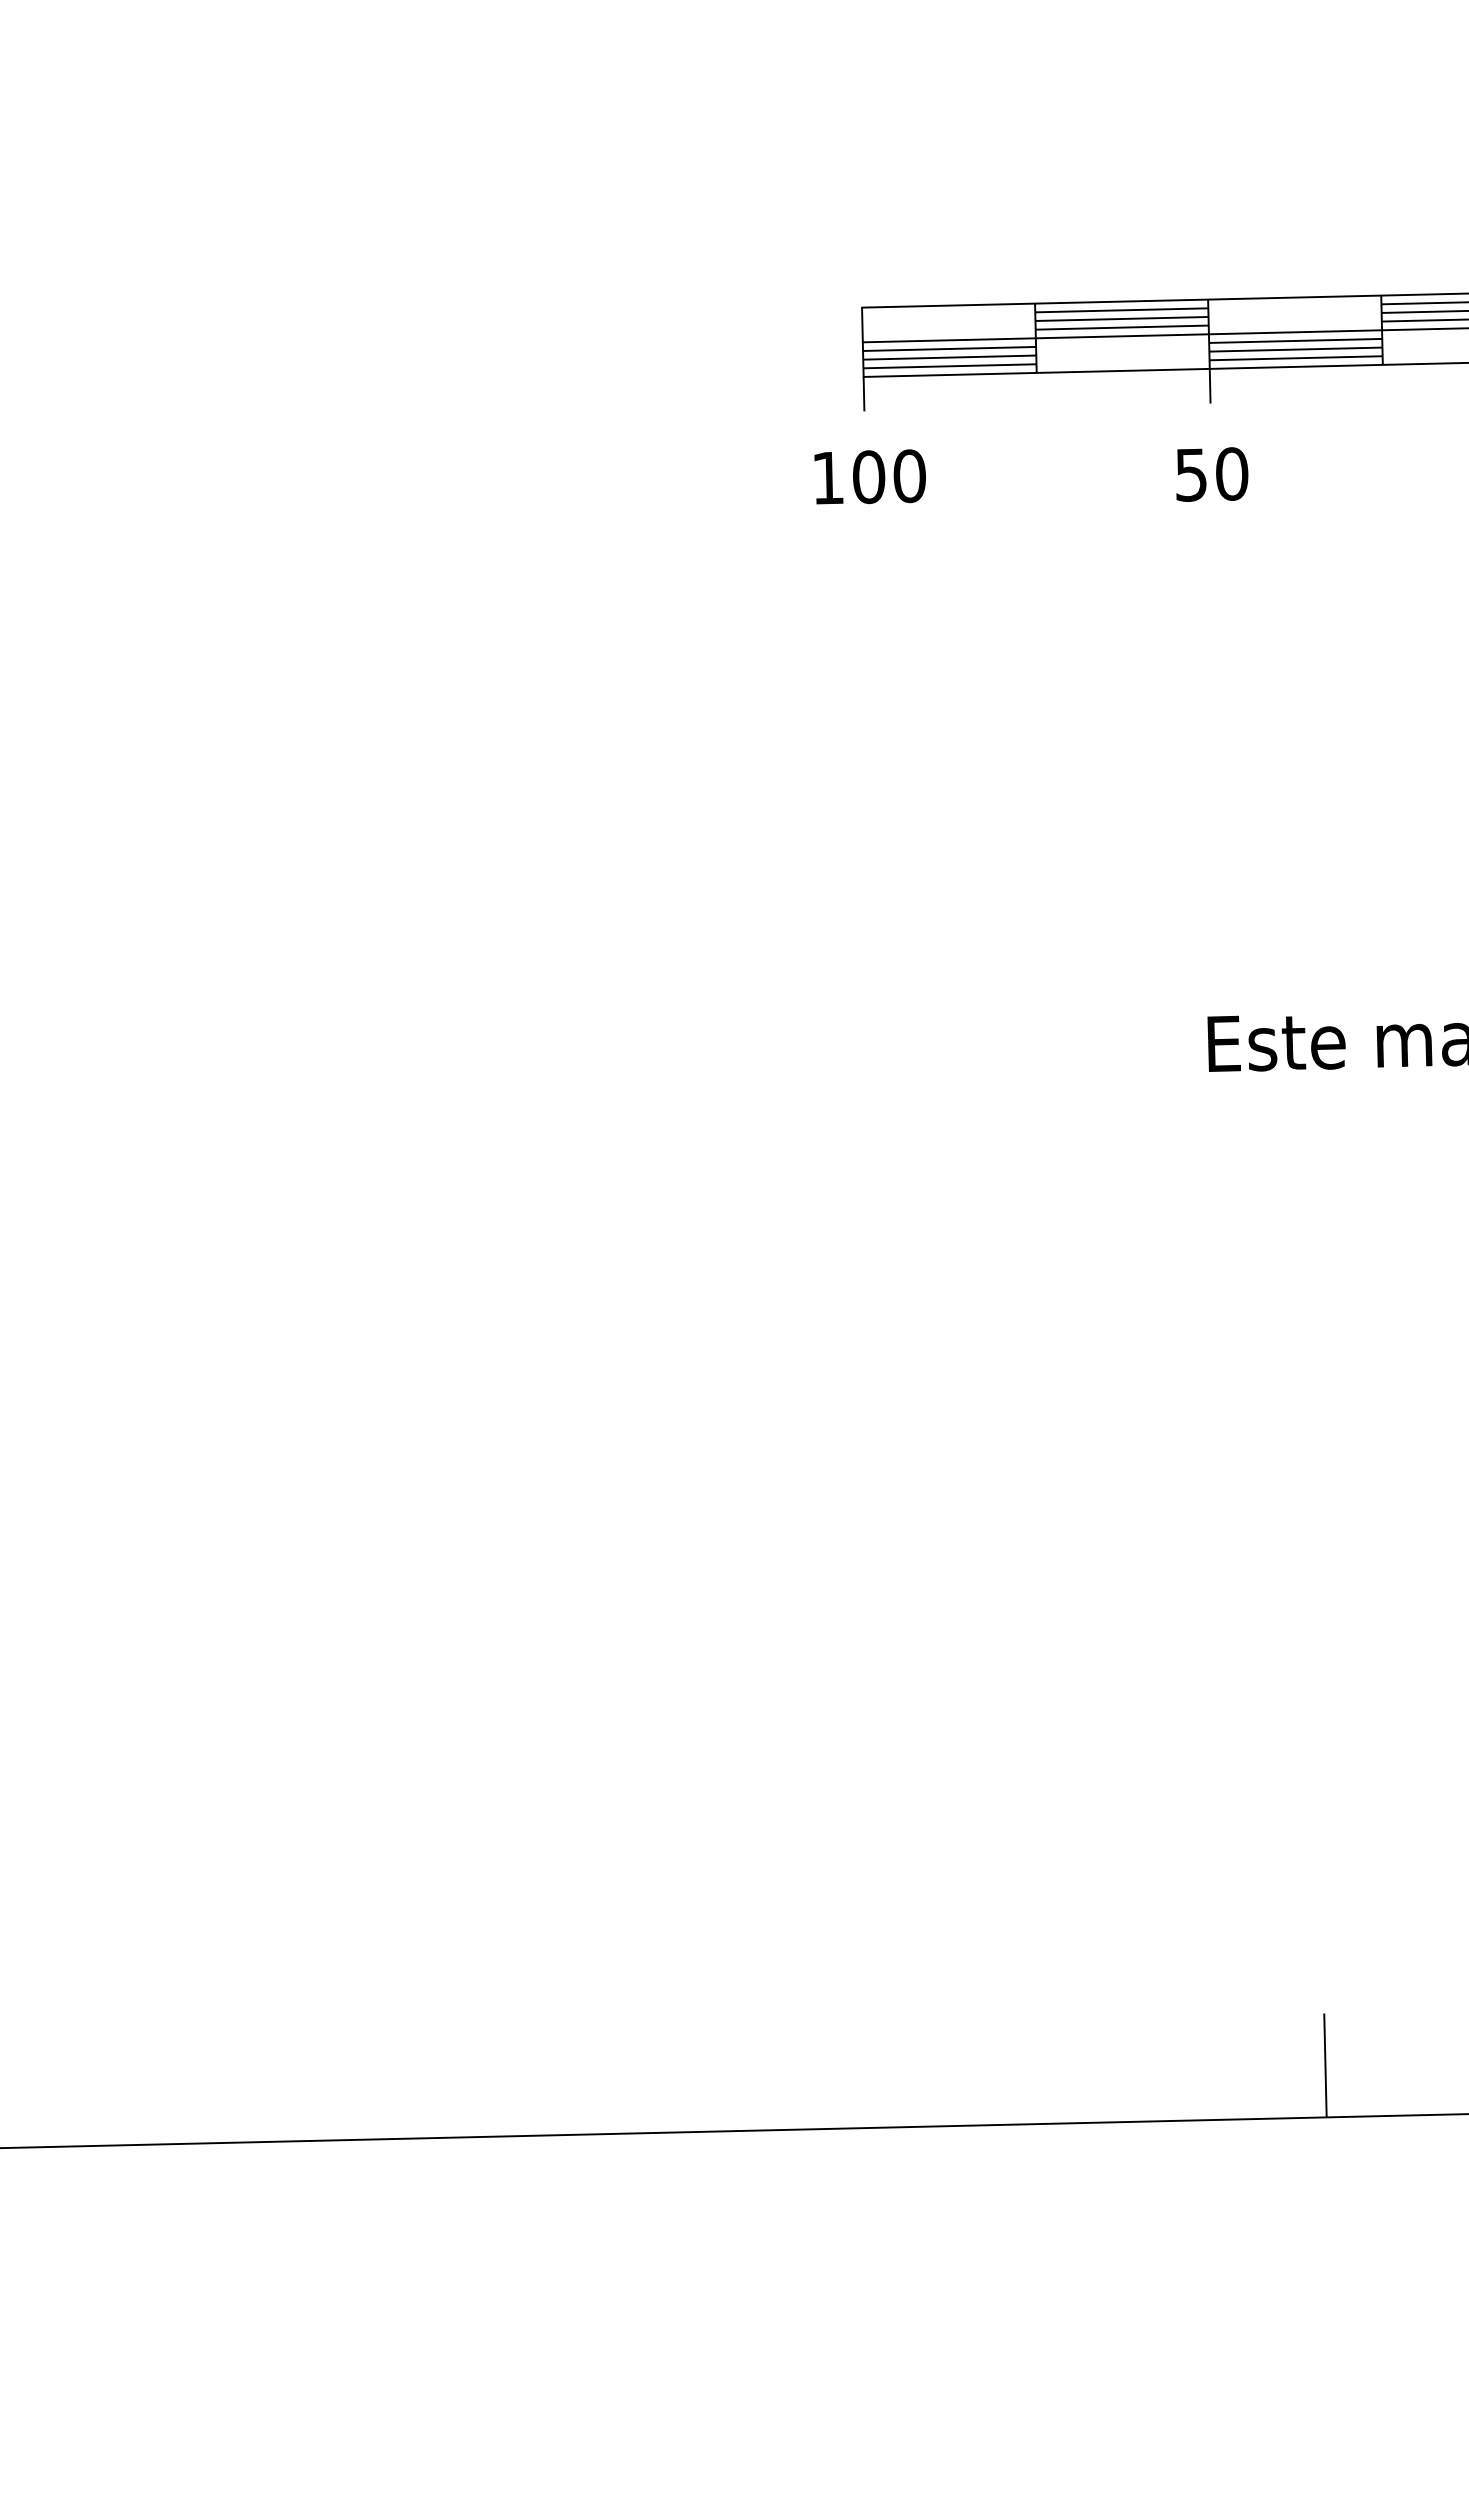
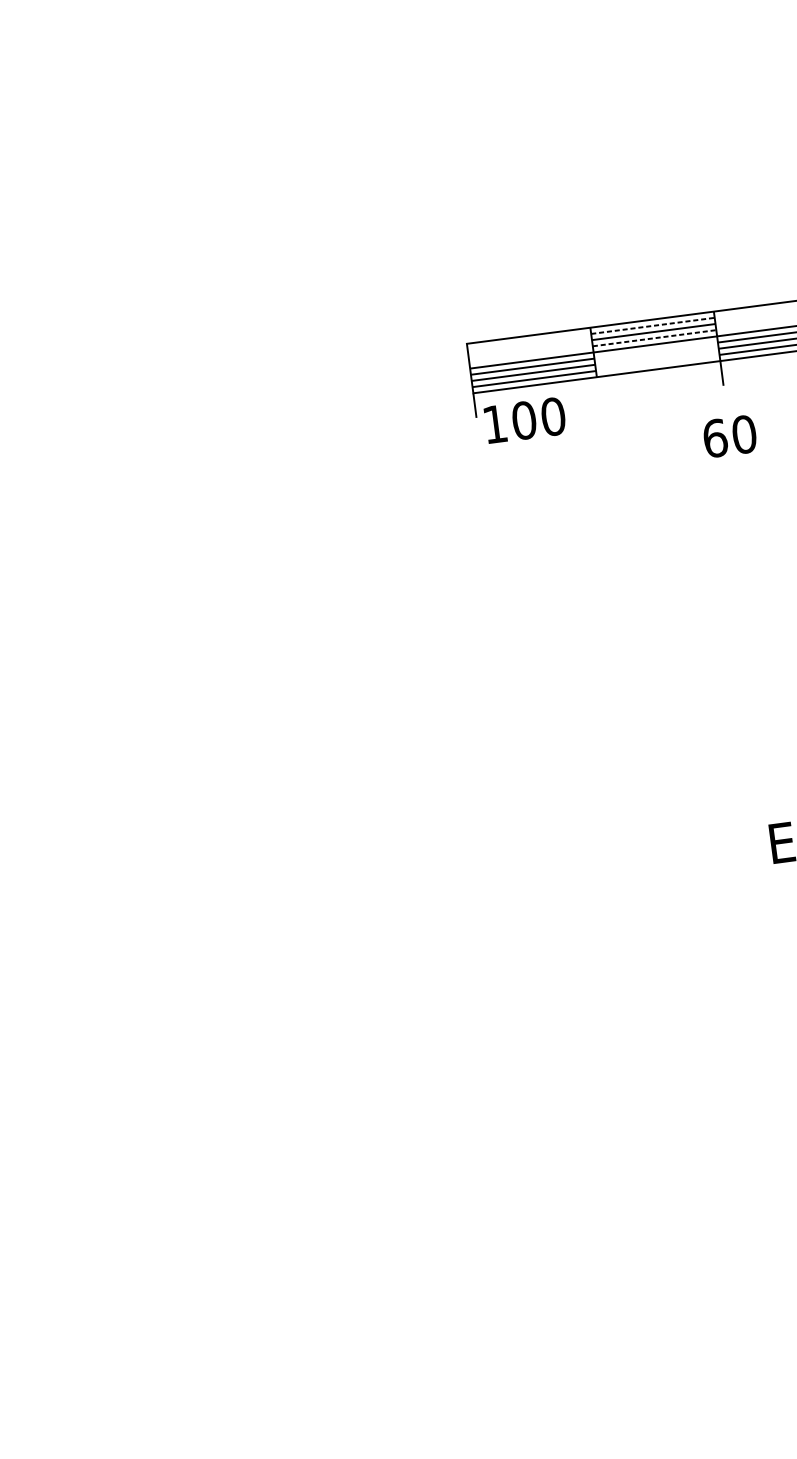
line: (1121, 310) -> (652, 326), solid -> dashed
line: (1122, 327) -> (654, 338), solid -> dashed
text: (1191, 474) -> (715, 438), 50 -> 60
text: (869, 476) -> (524, 420), moved

